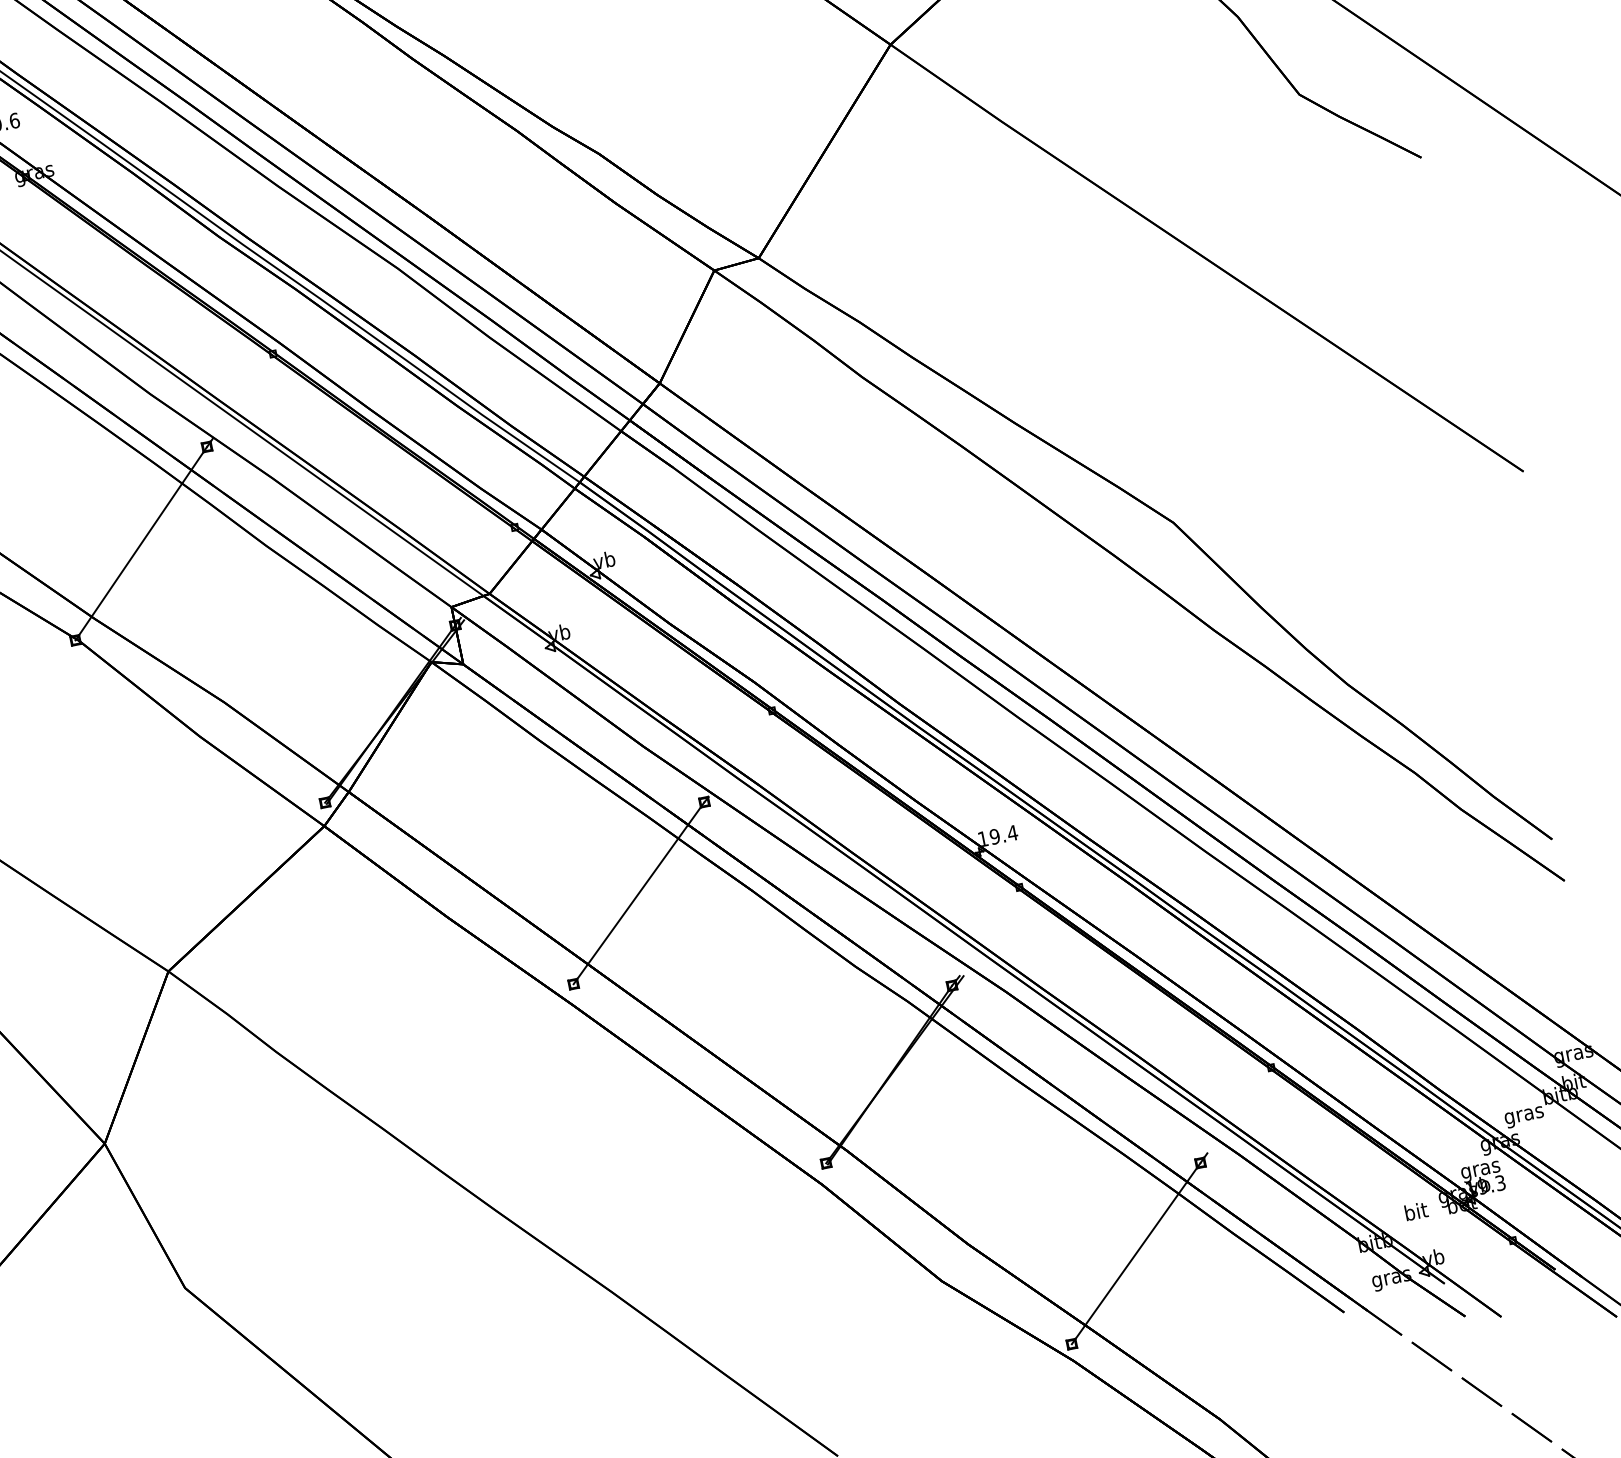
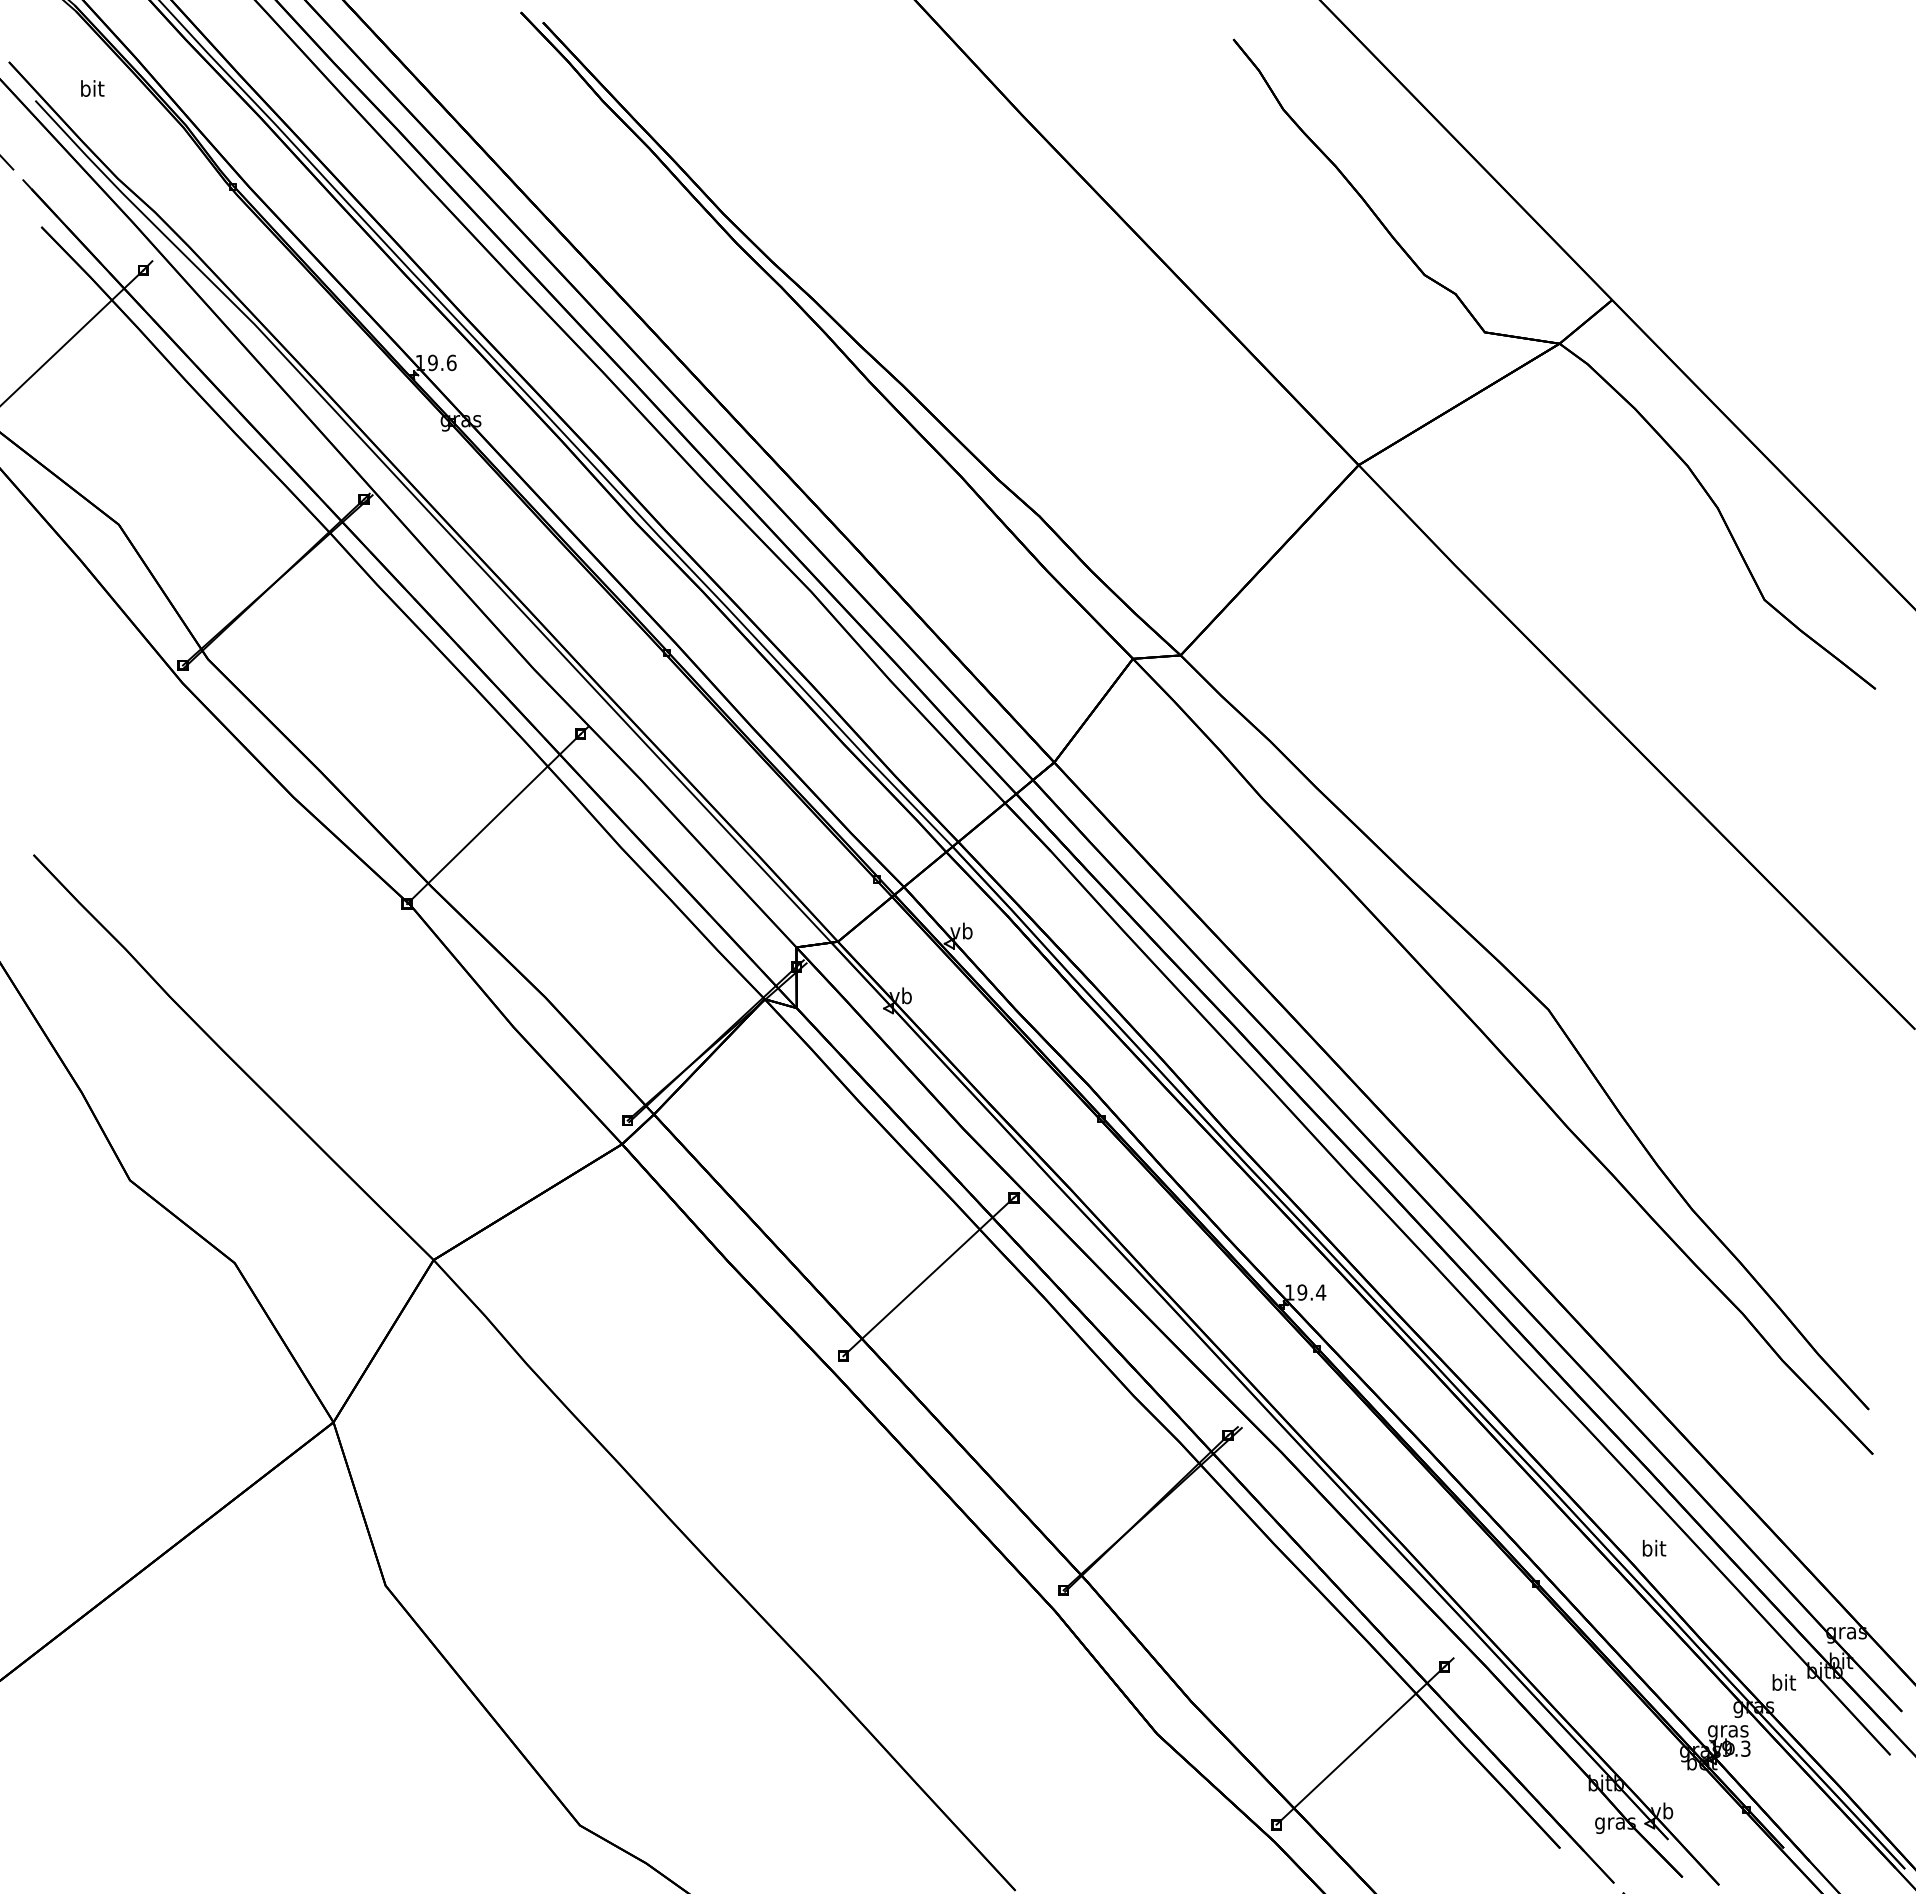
text: (1523, 1115) -> (1783, 1684), gras -> bit
text: (1416, 1210) -> (1654, 1547), moved

